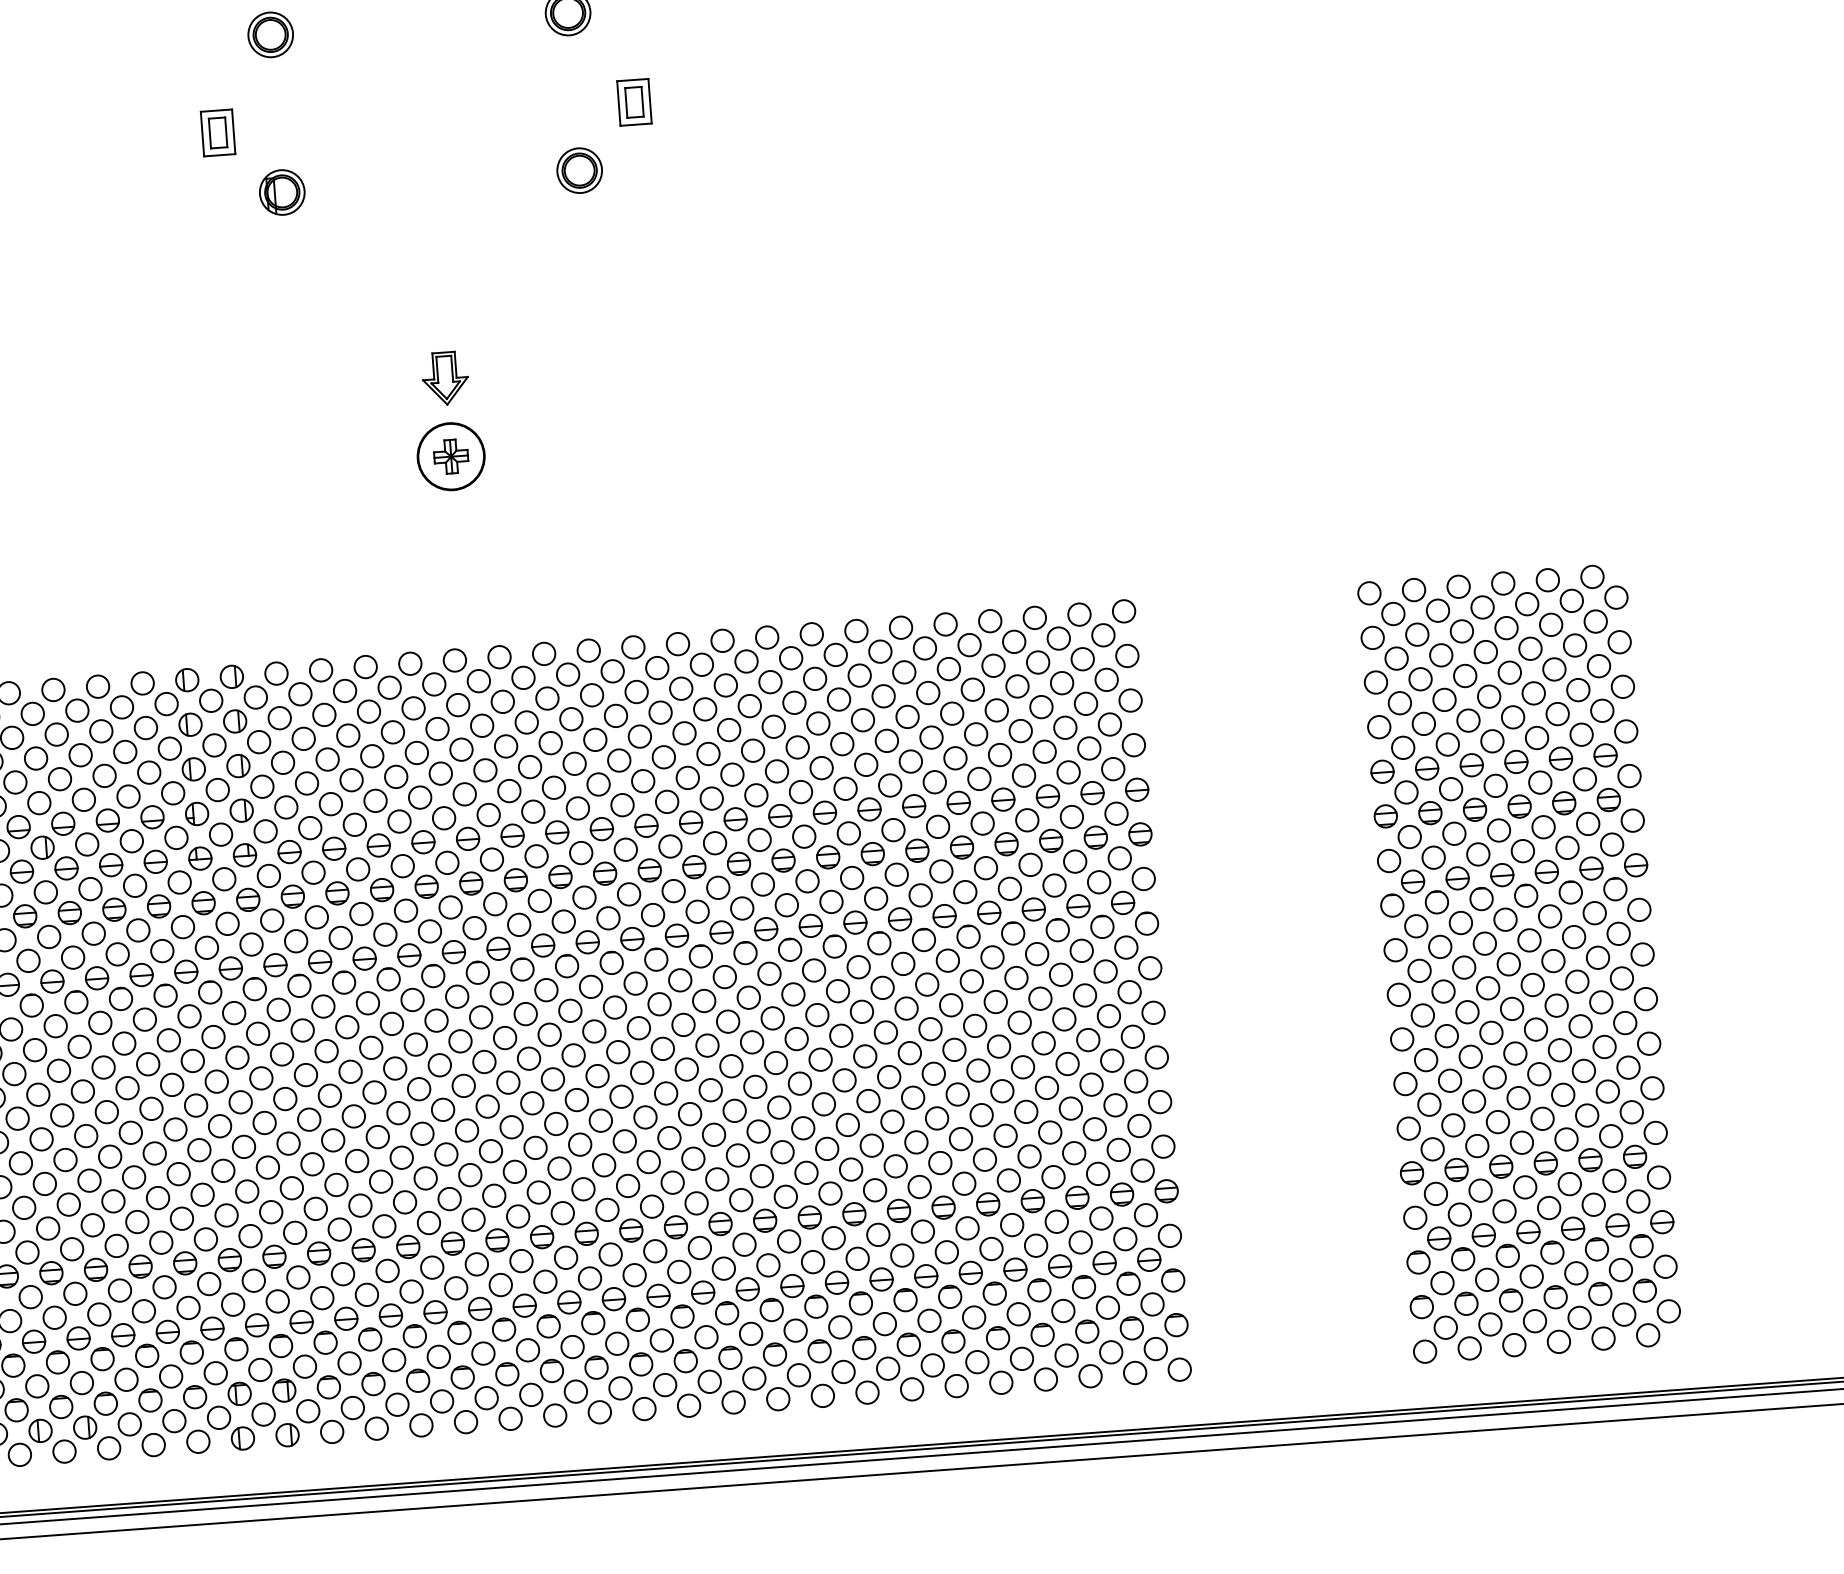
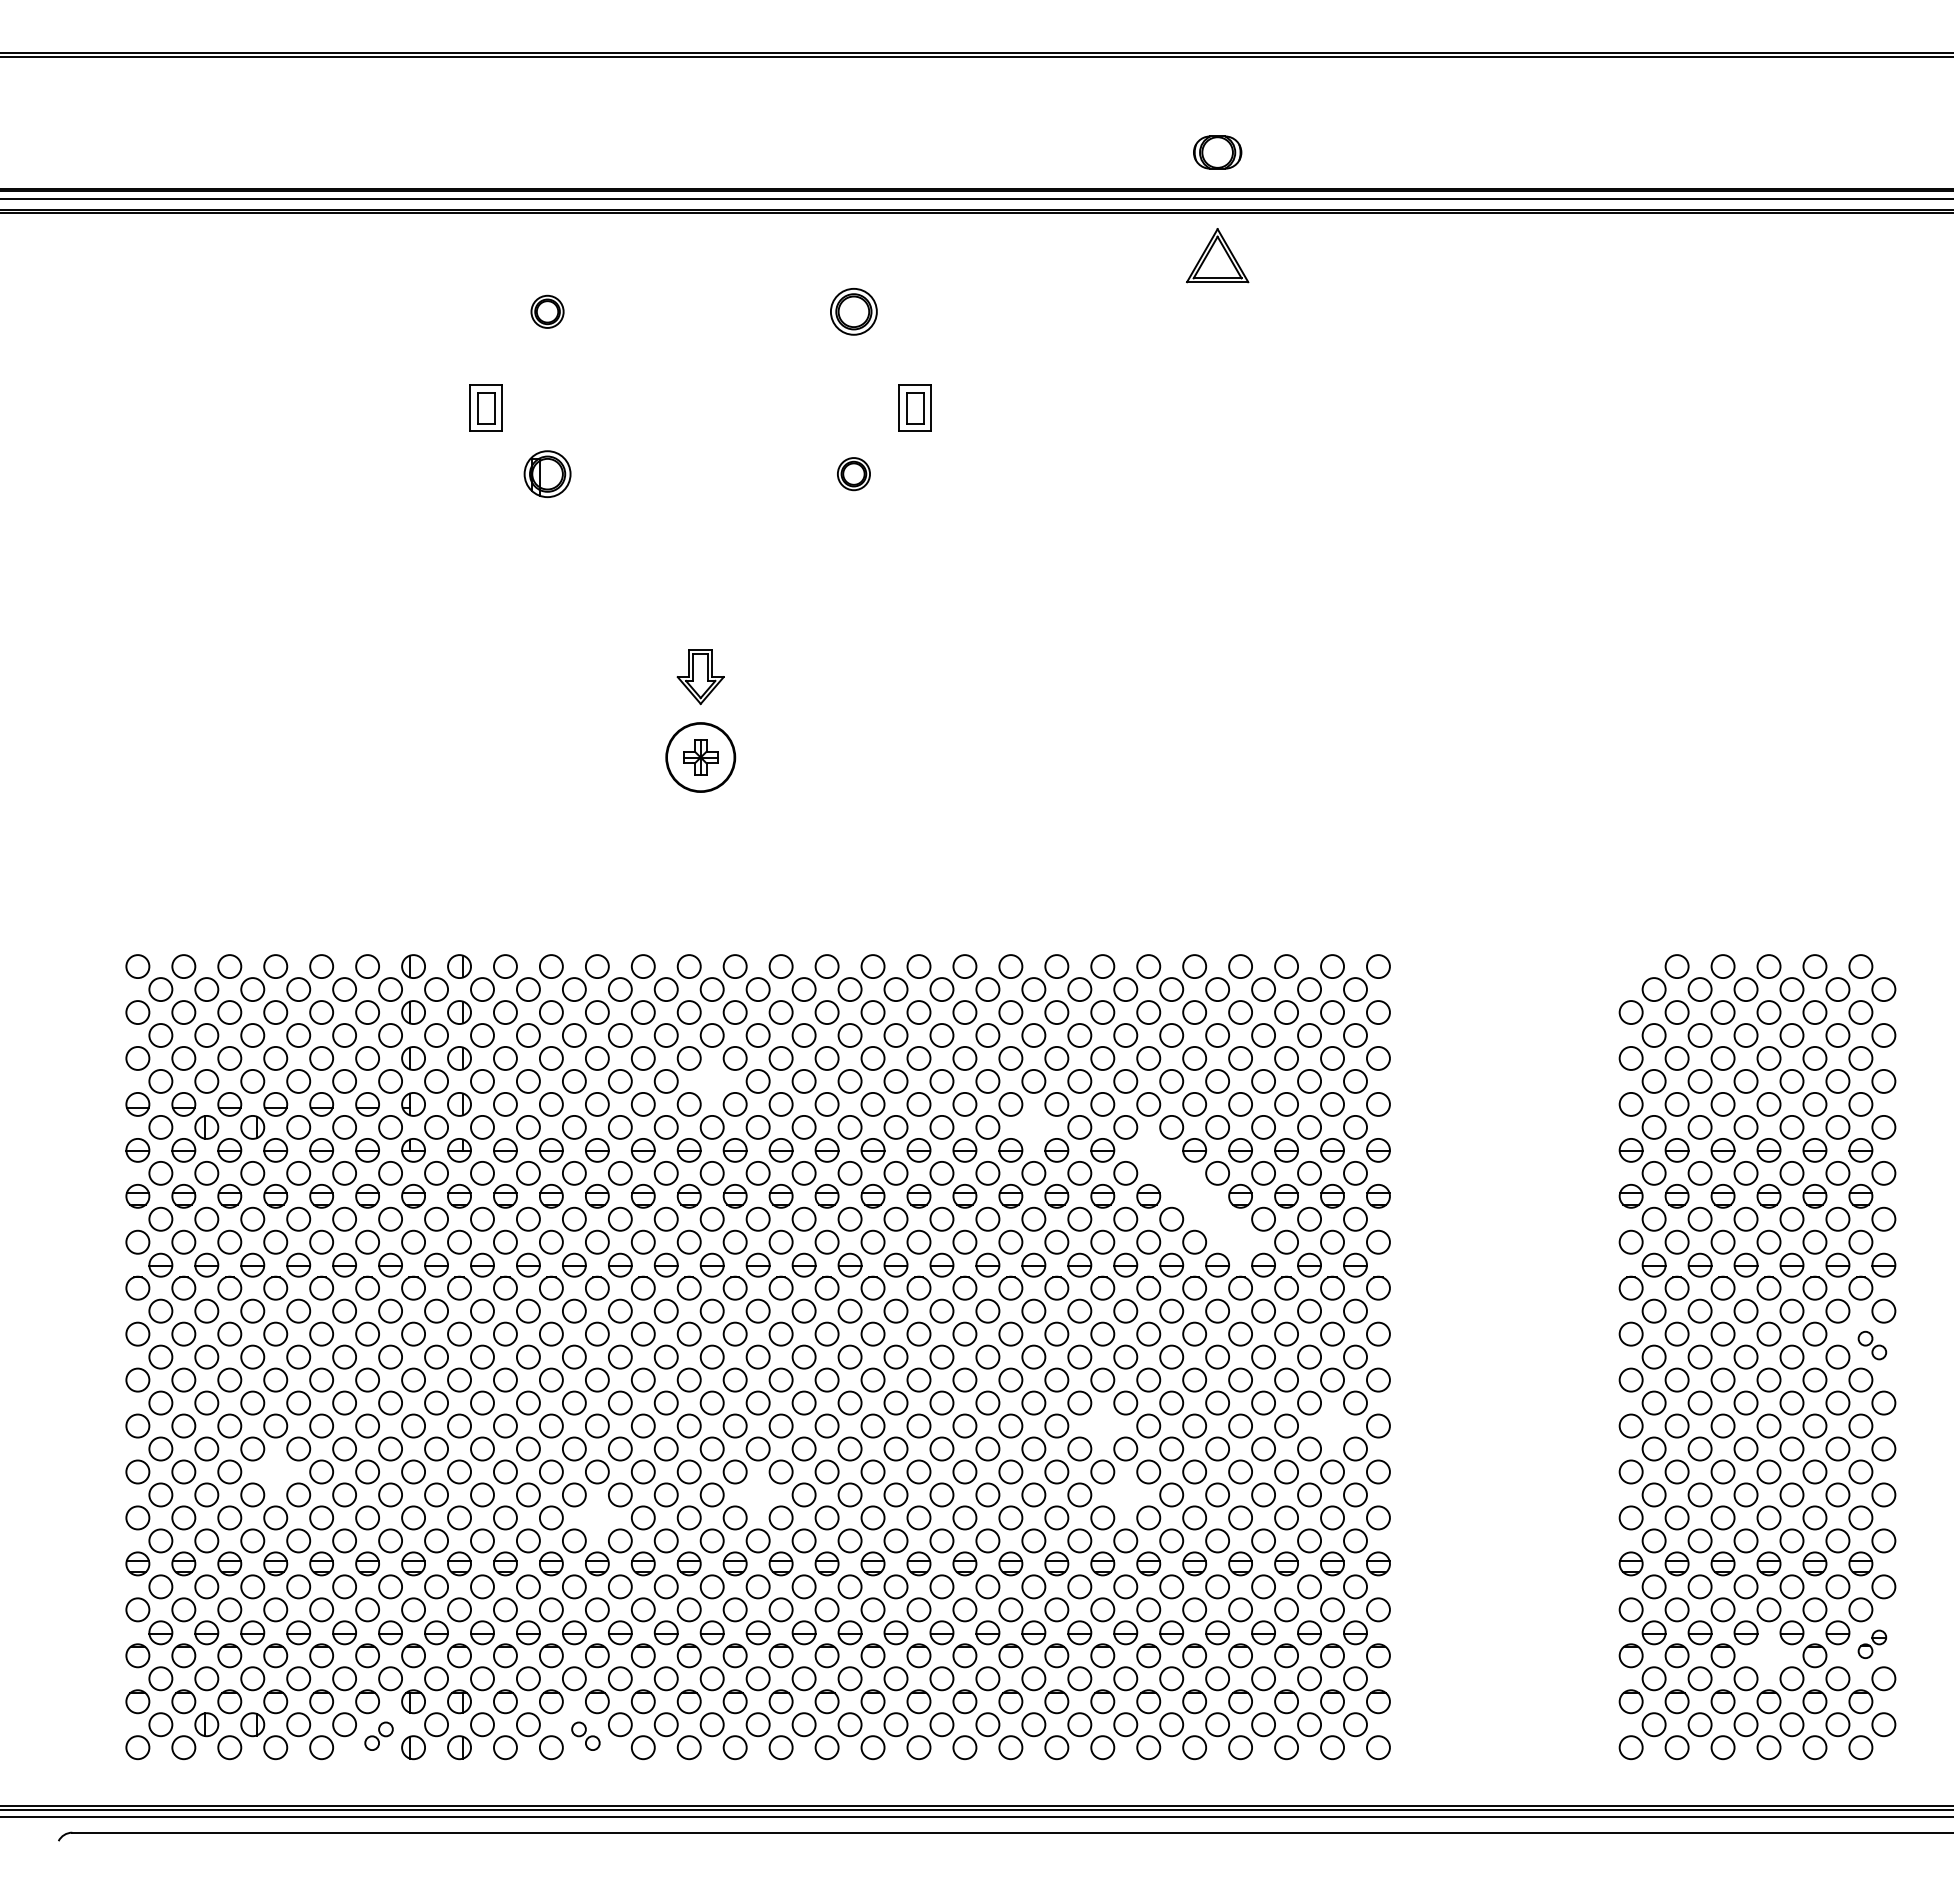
part: (270, 34) -> (547, 311), size x0.7
part: (579, 170) -> (853, 473), size x0.7
circle: (1368, 593) -> (1630, 966), removed
circle: (484, 770) -> (711, 1081), removed
circle: (800, 792) -> (1033, 1127), removed
part: (961, 847) -> (1194, 1196), removed
part: (1630, 944) -> (1872, 1345), size x0.6
circle: (1112, 1060) -> (1332, 1425), removed
circle: (888, 1076) -> (1102, 1425), removed
circle: (916, 1141) -> (1125, 1494), removed
circle: (558, 1168) -> (757, 1494), removed
circle: (89, 1180) -> (275, 1471), removed
circle: (405, 1201) -> (597, 1517), removed
part: (1652, 1234) -> (1872, 1644), size x0.6
part: (1551, 1252) -> (1768, 1655), removed
part: (409, 1415) -> (585, 1736), size x0.6
part: (208, 1430) -> (378, 1736), size x0.6

